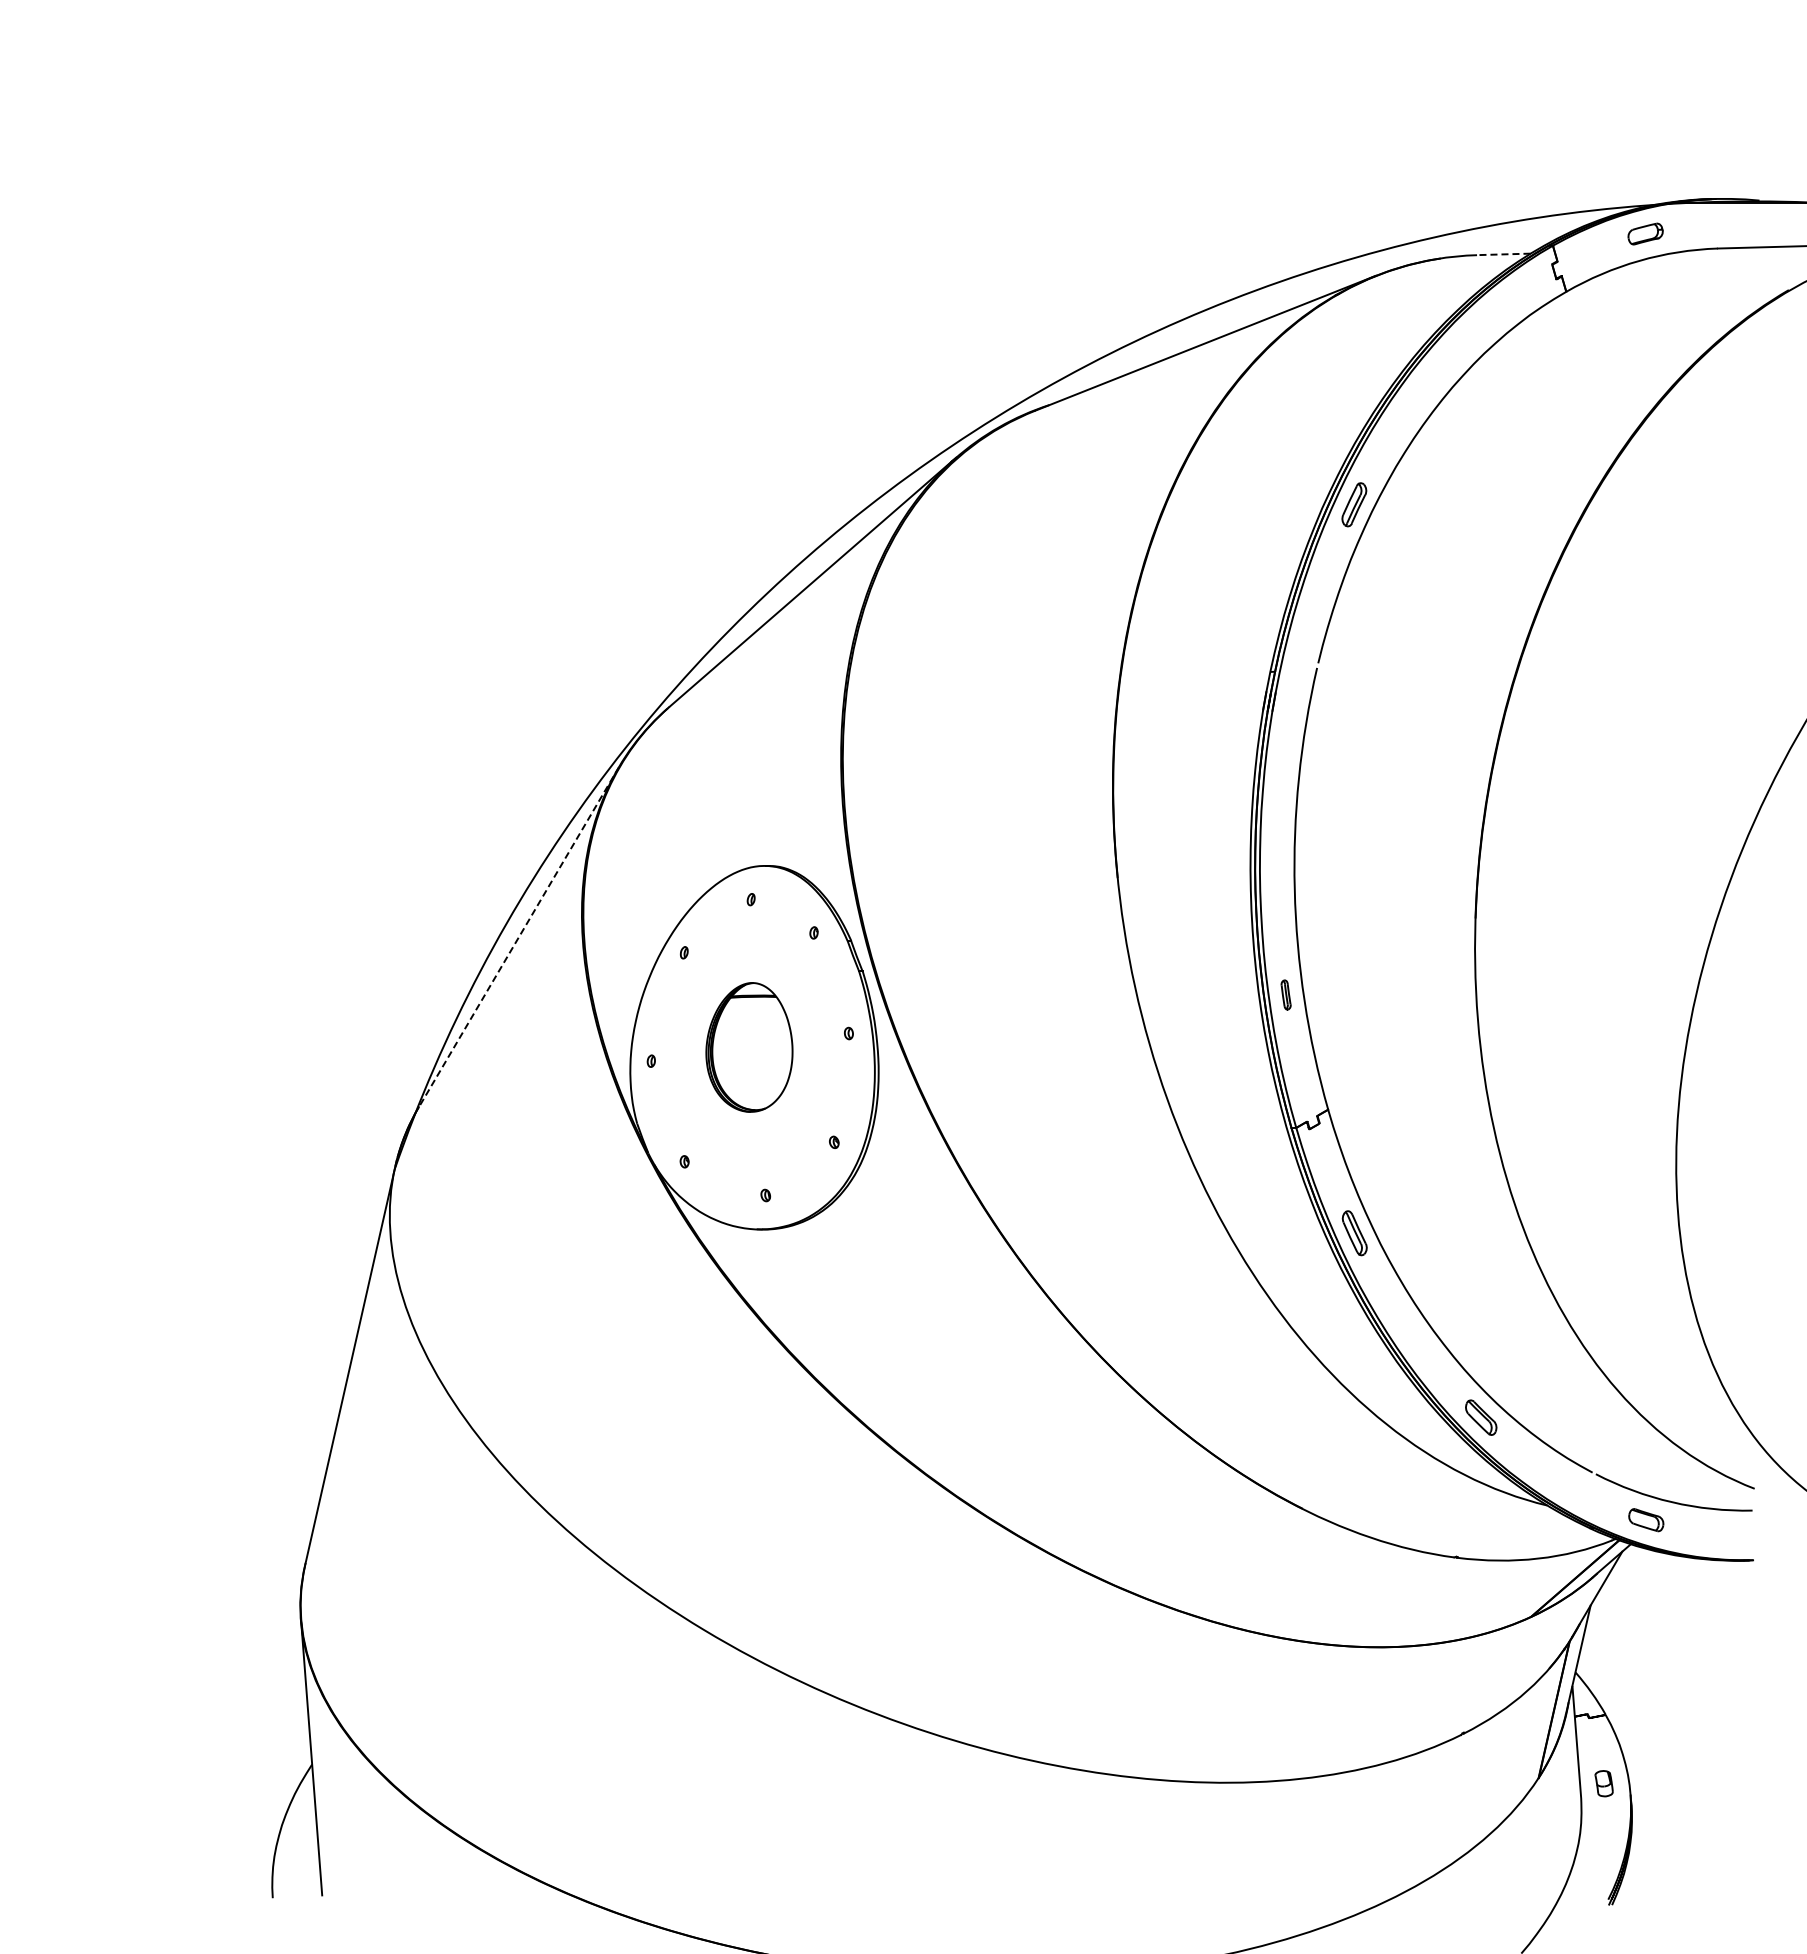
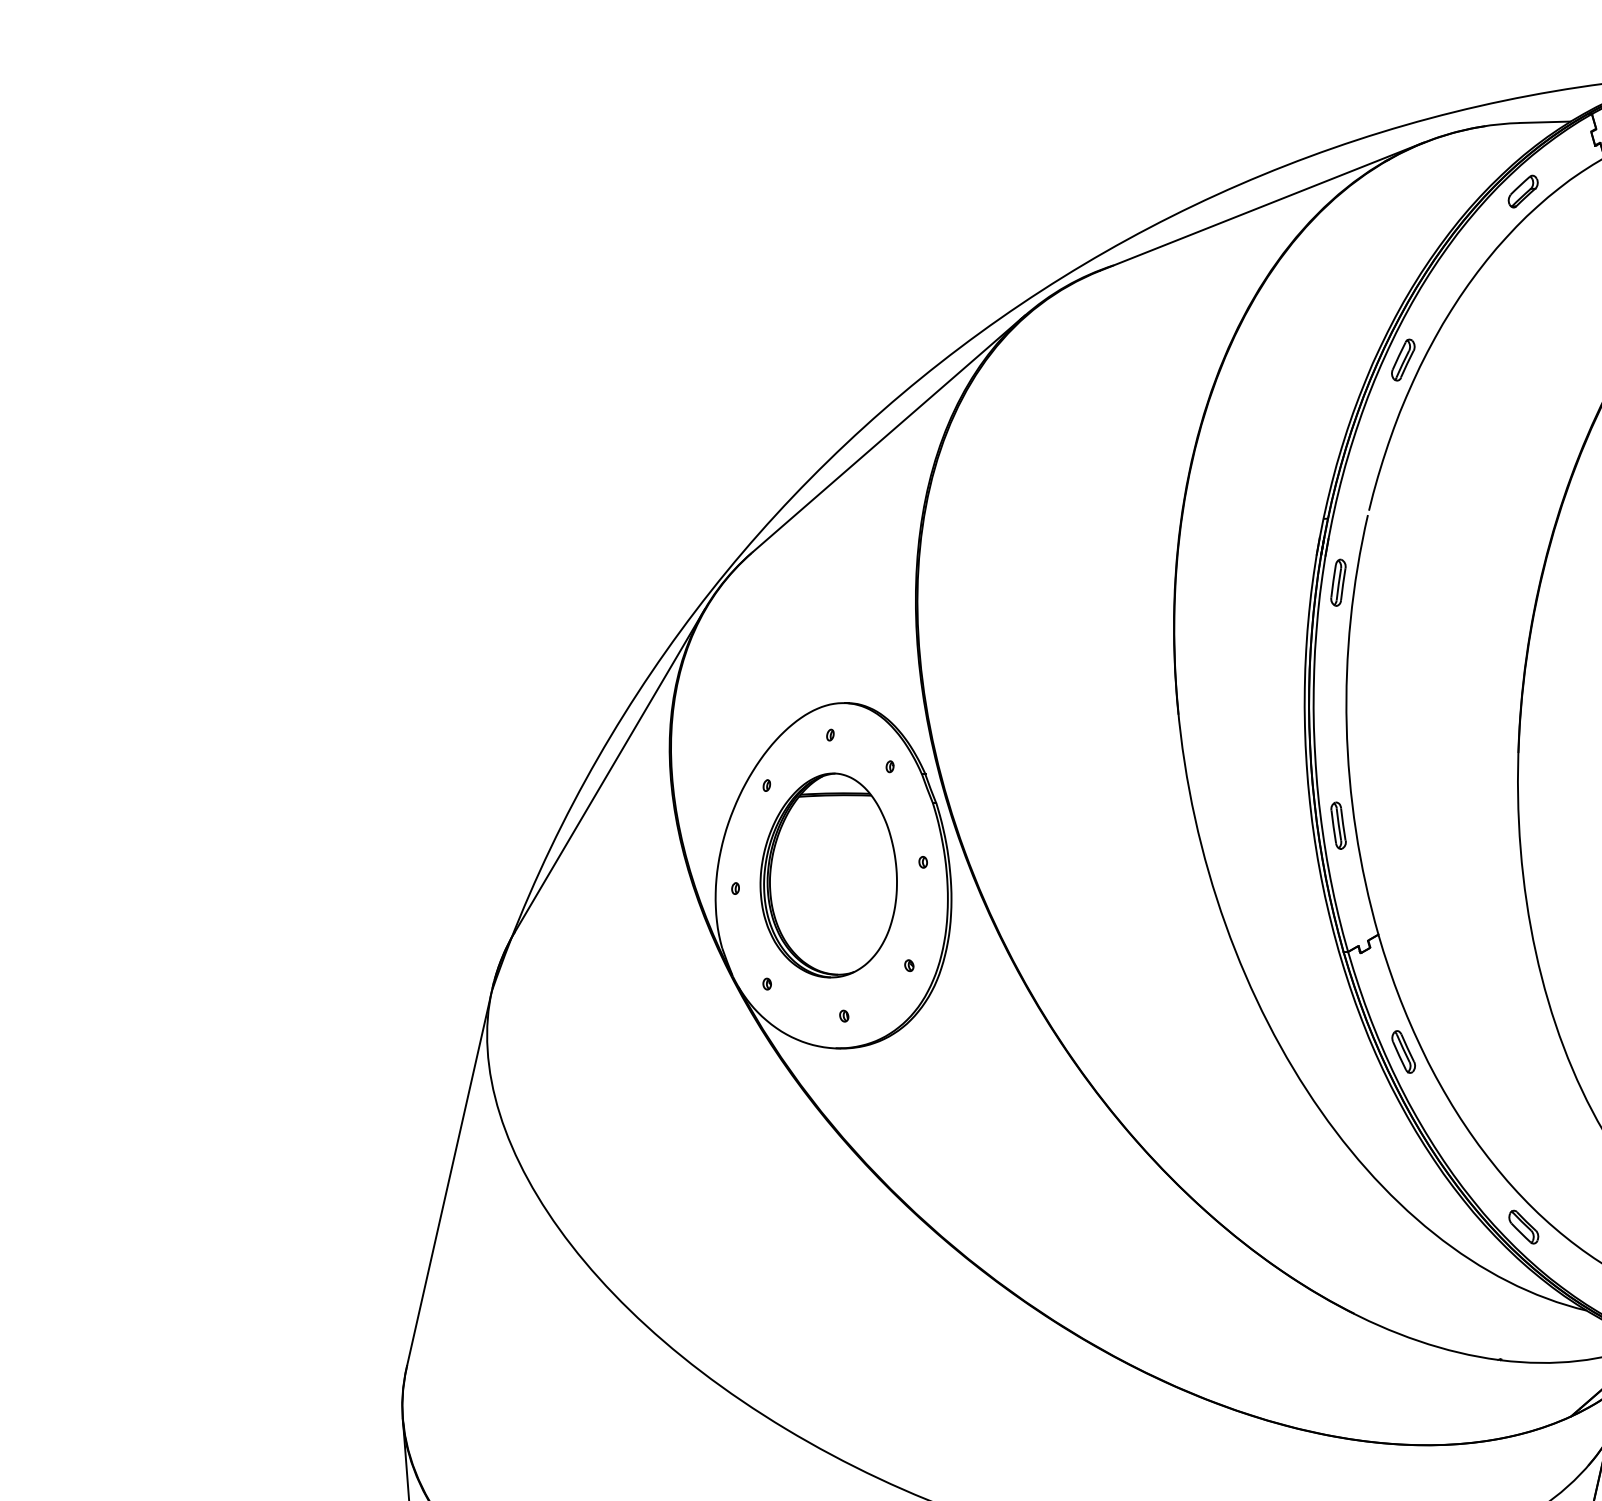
line: (1503, 254) -> (1544, 122), dashed -> solid
part: (1480, 327) -> (1523, 191), added
part: (1285, 739) -> (1337, 583), added
line: (518, 937) -> (609, 771), dashed -> solid
part: (1285, 994) -> (1337, 825), size x1.67
part: (749, 1047) -> (828, 875), size x1.67

